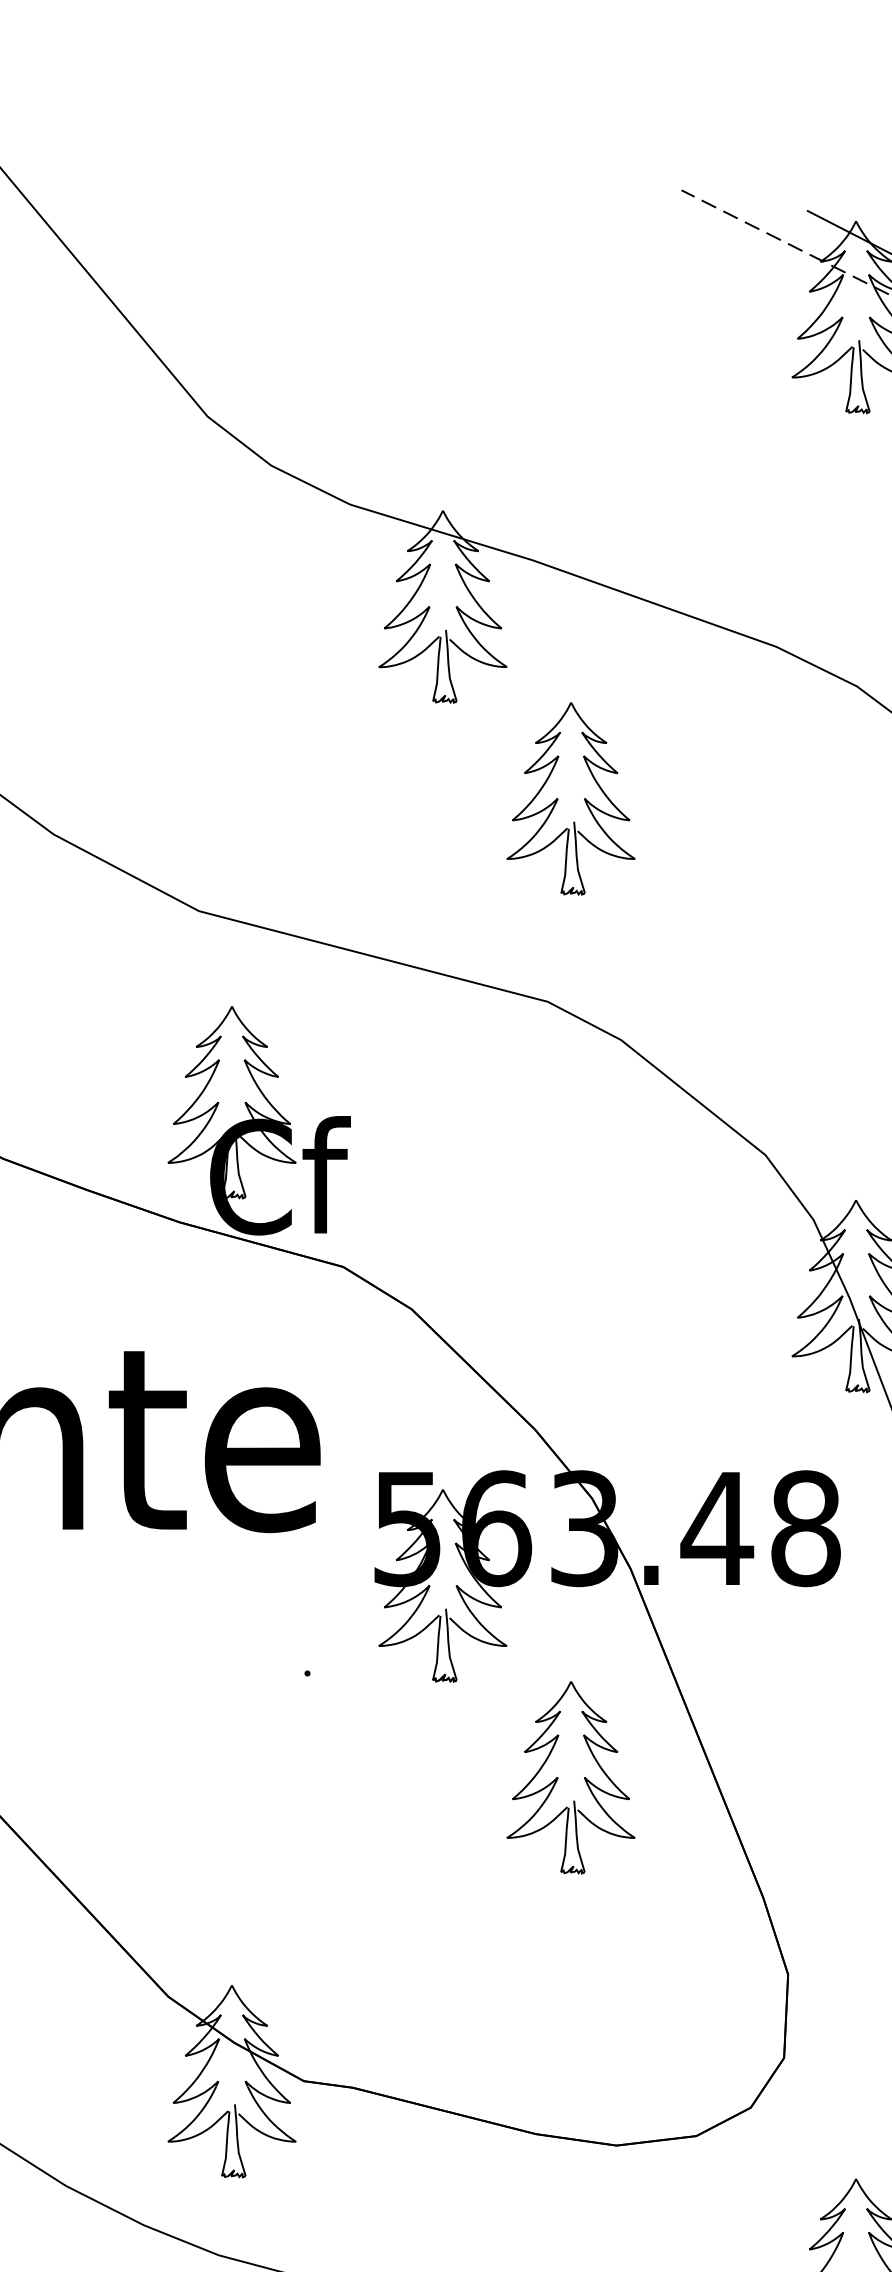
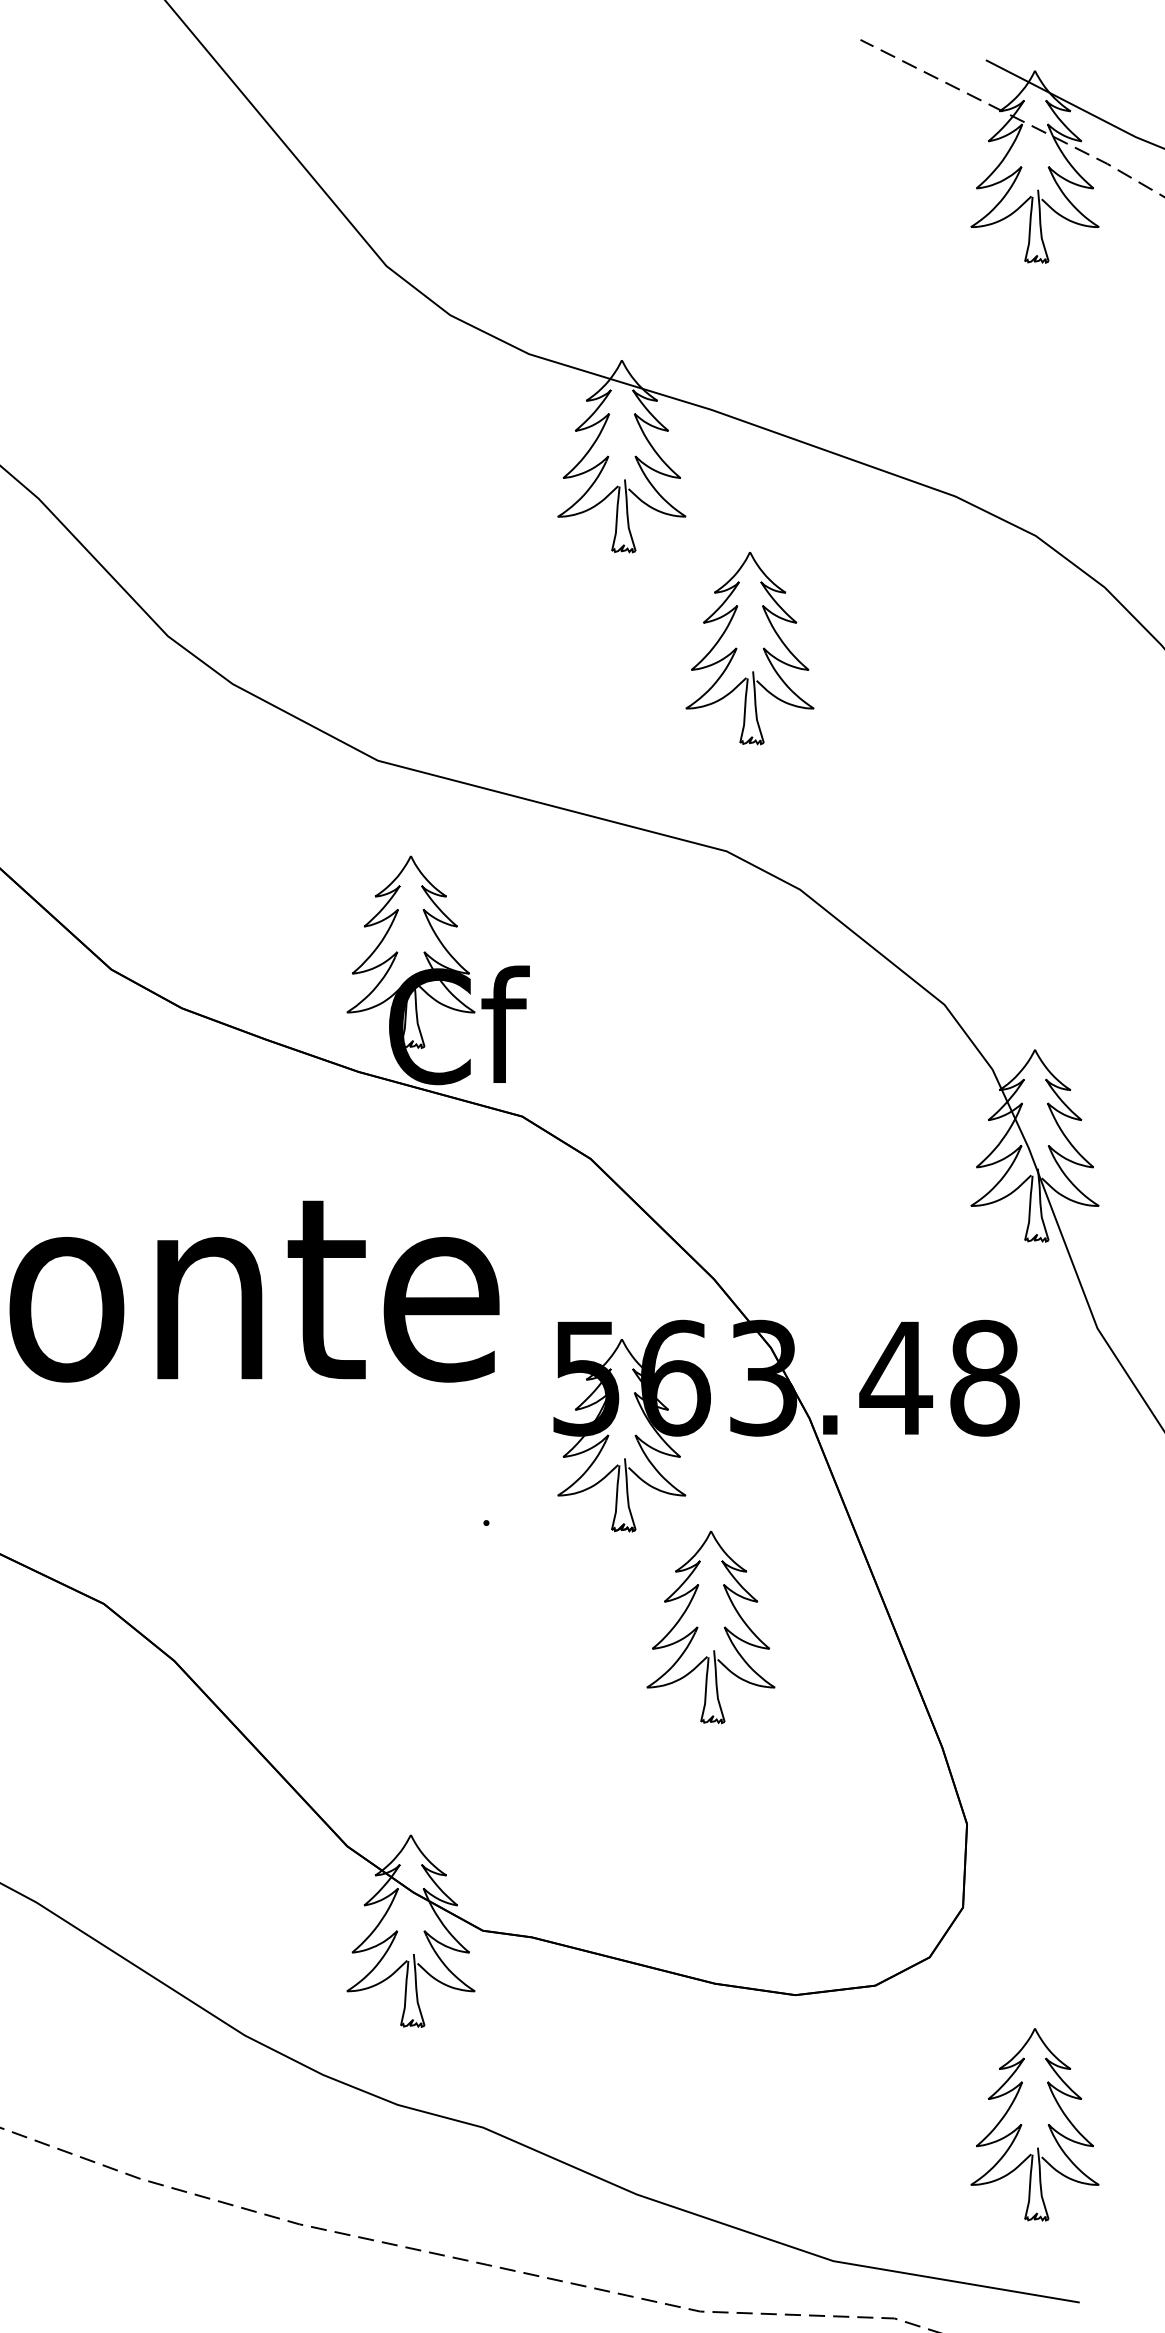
part: (558, 1777) -> (698, 1627), moved

